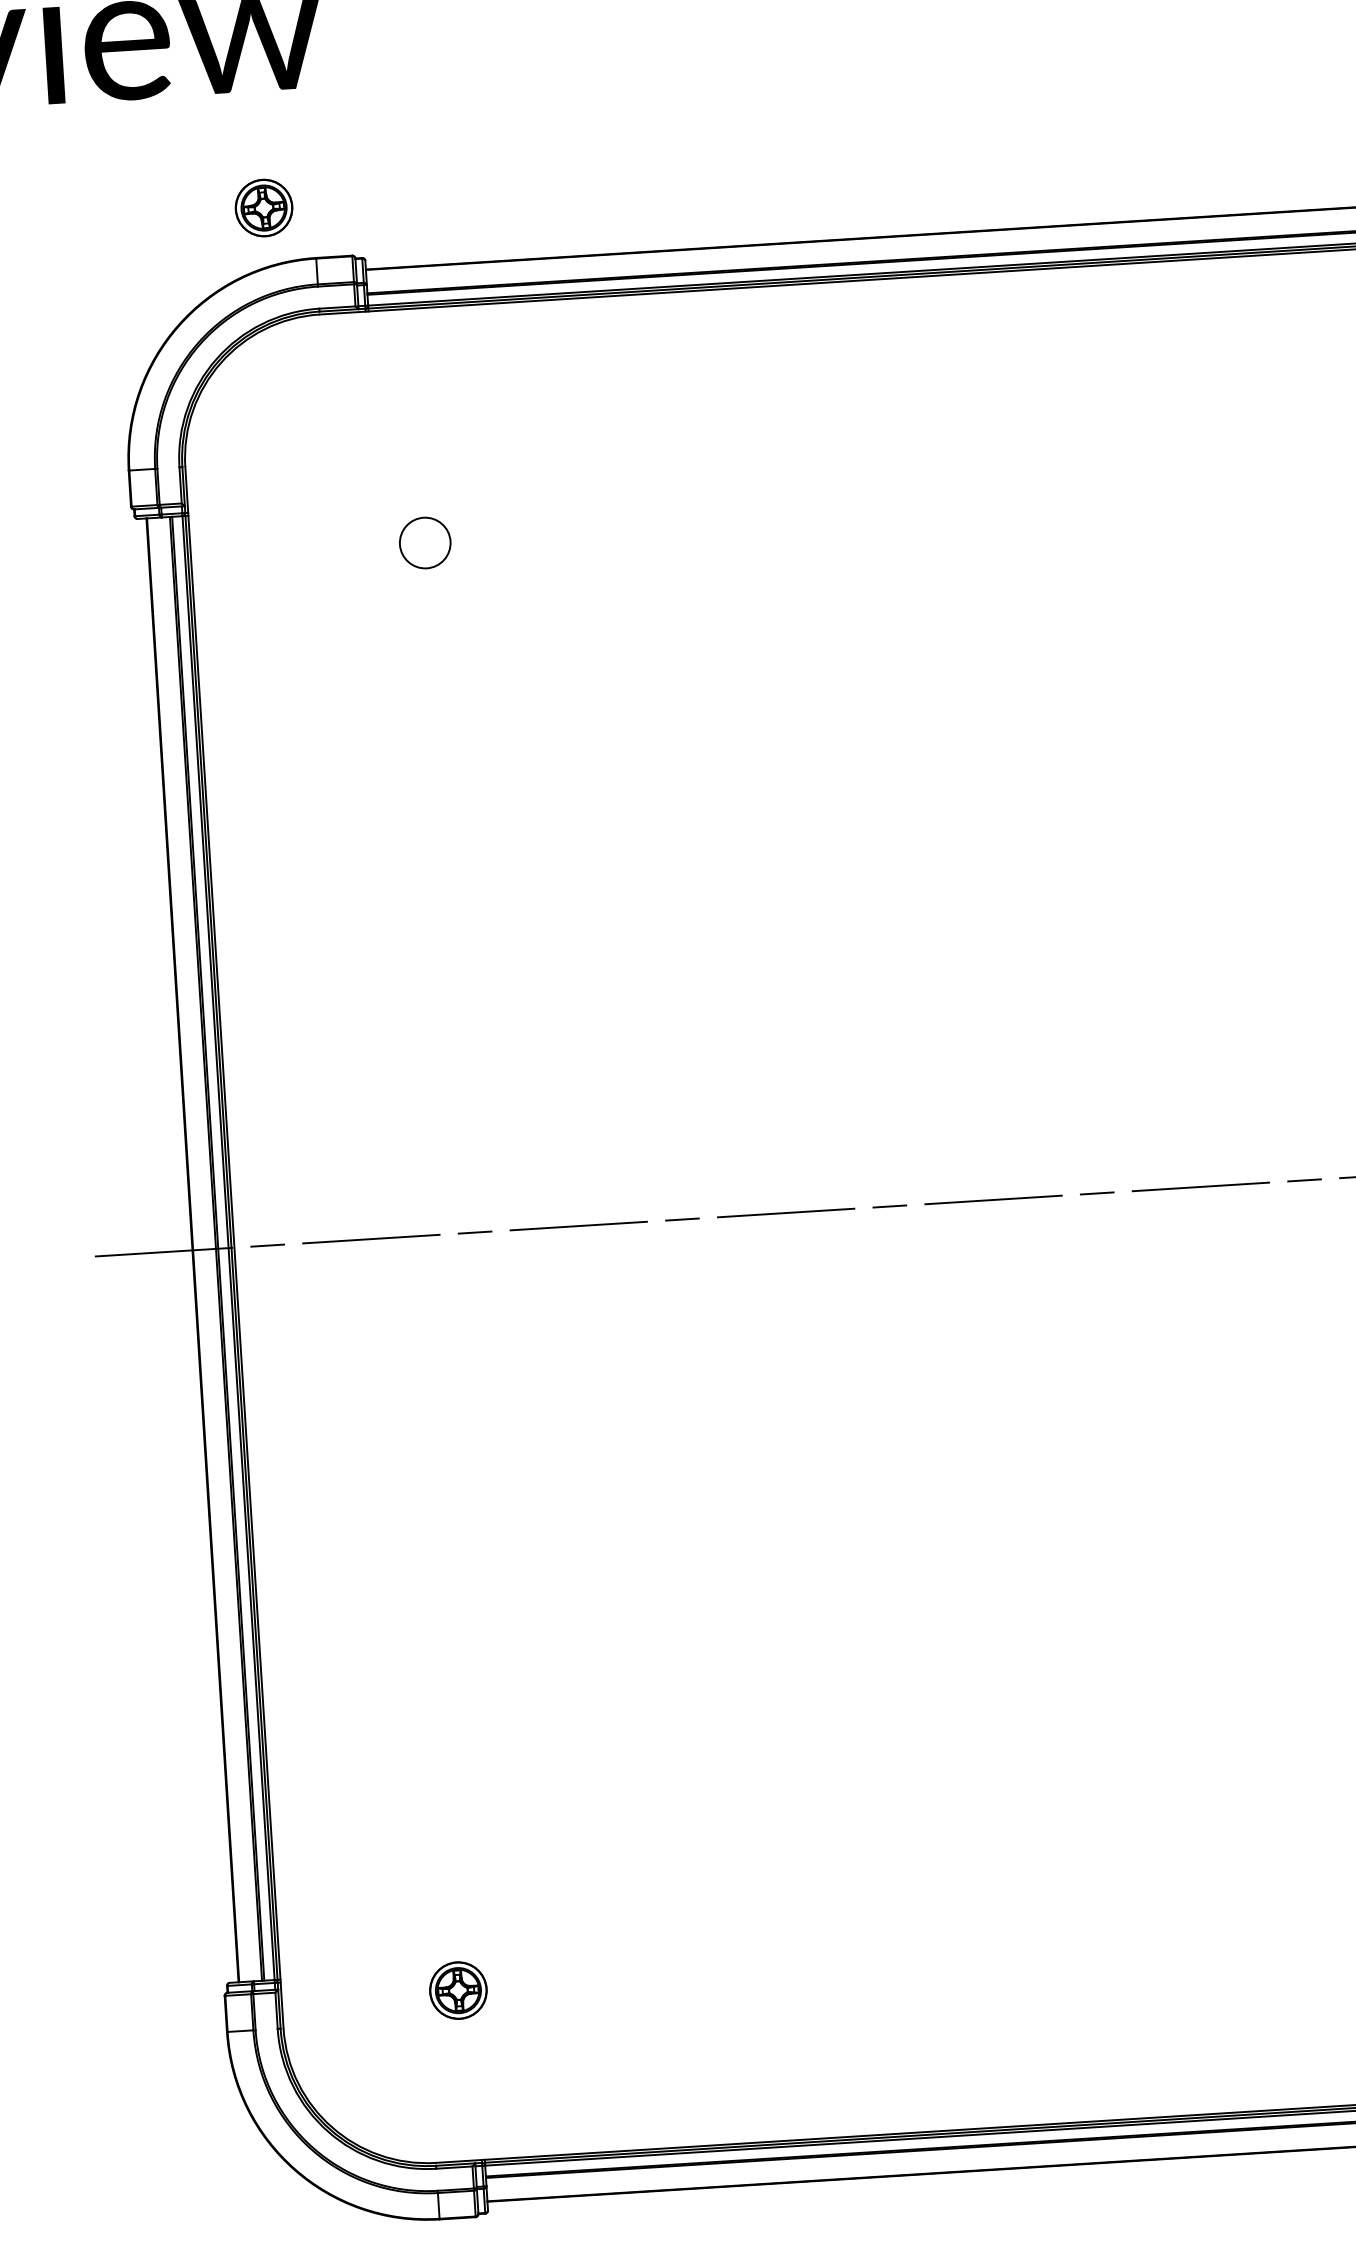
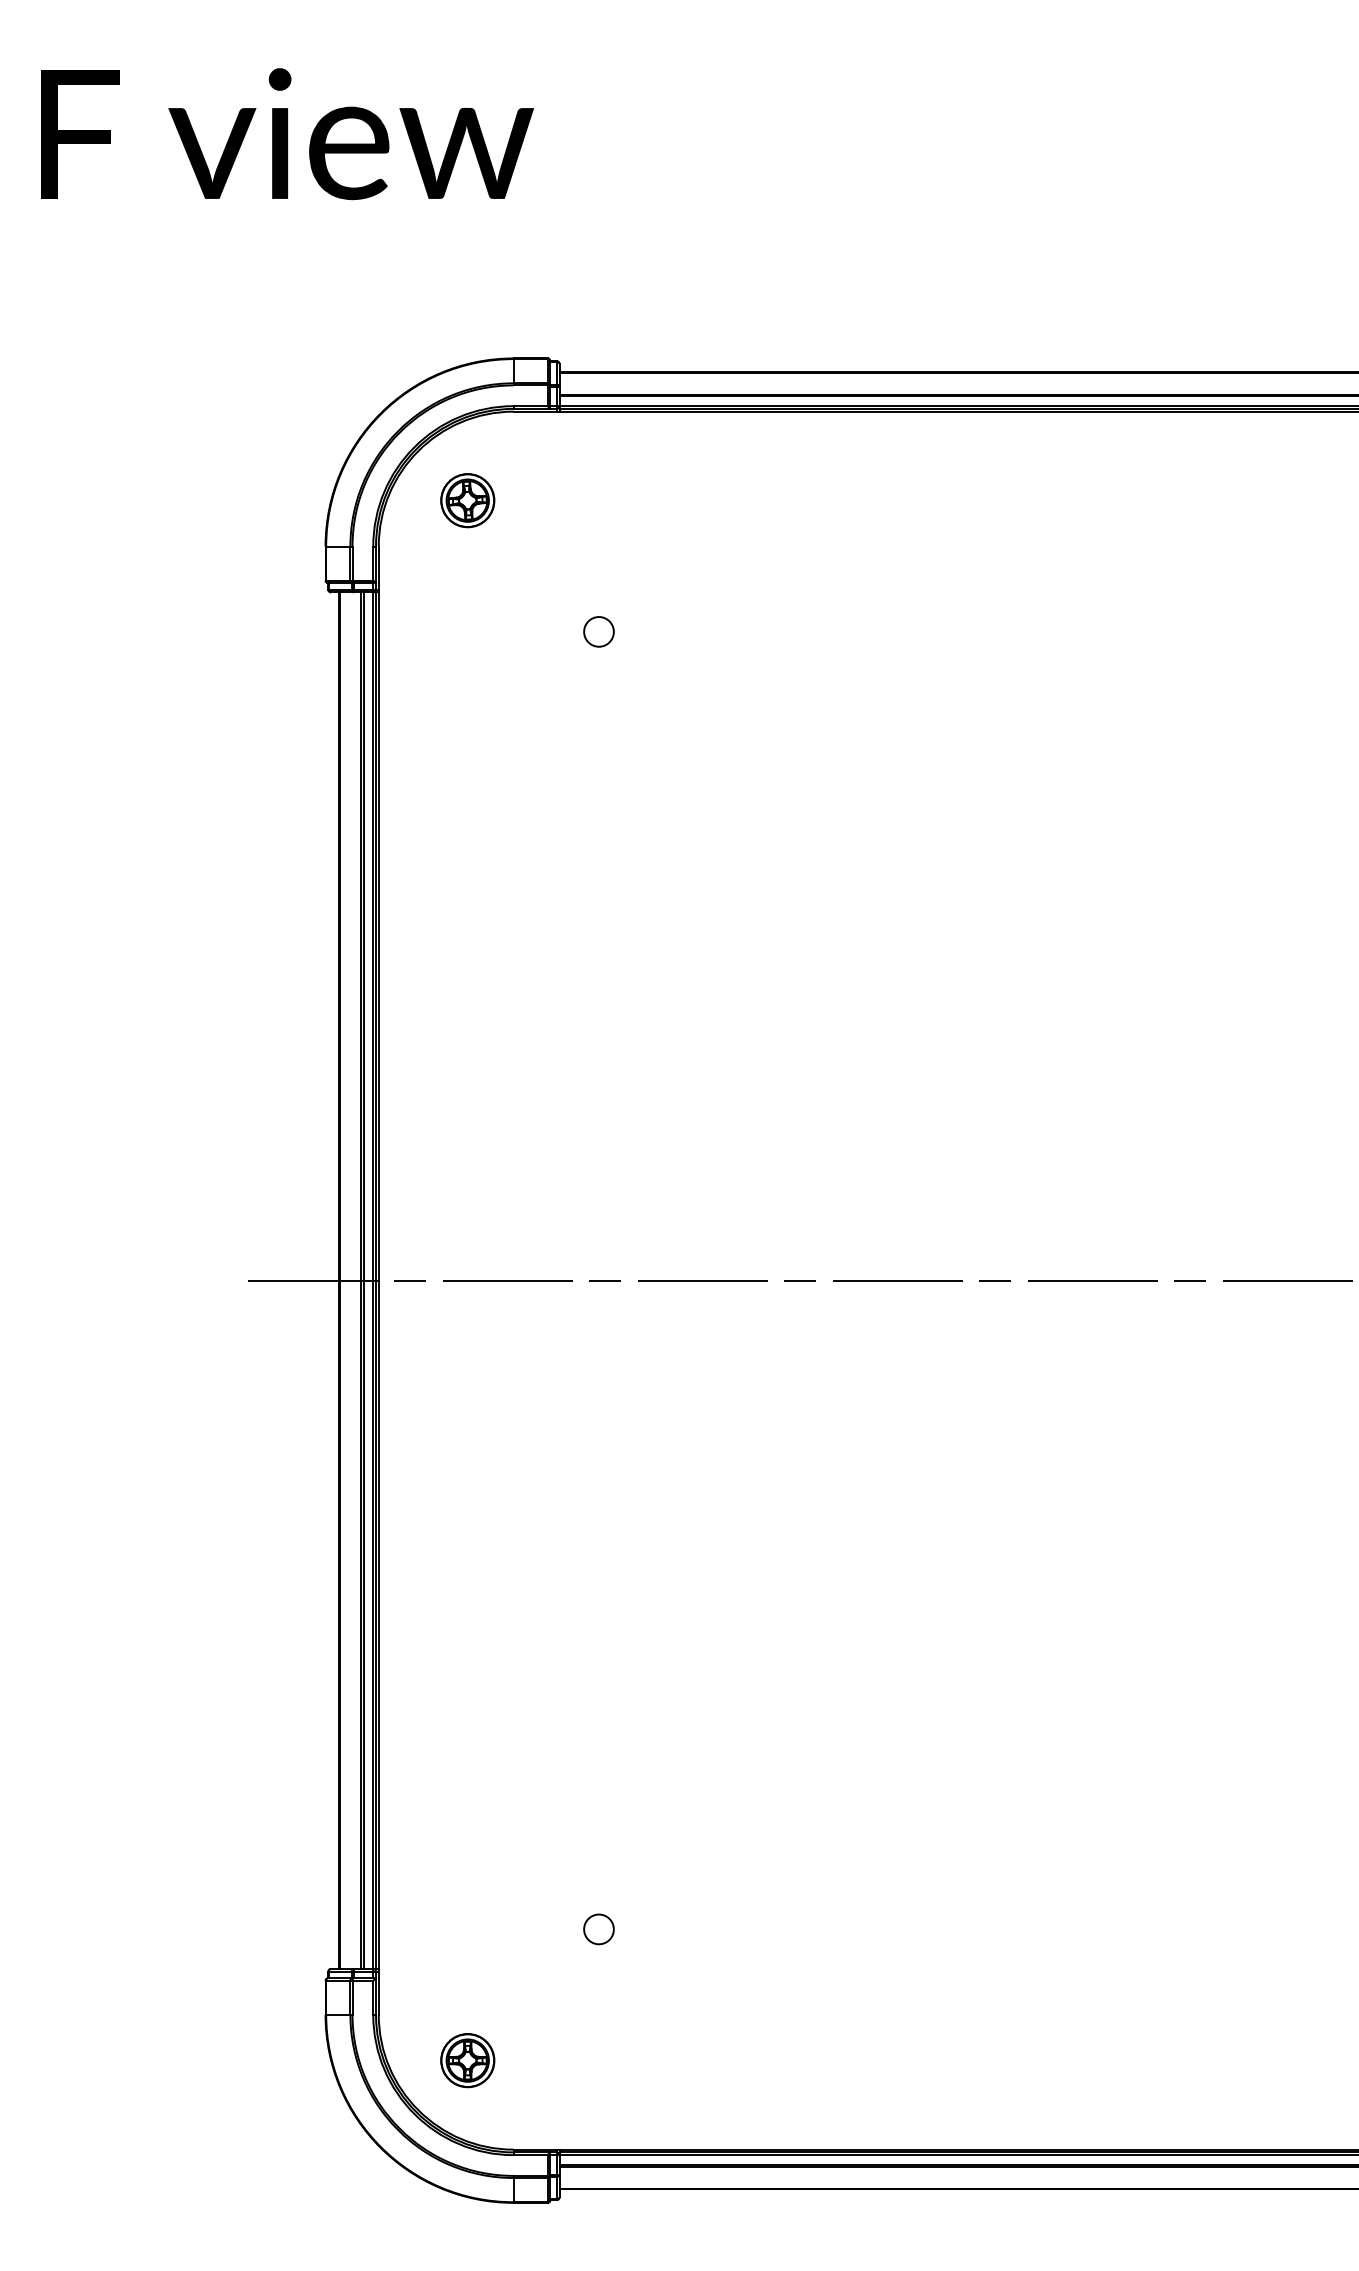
part: (263, 207) -> (467, 500), moved
circle: (424, 542) -> (598, 631), size x0.62
circle: (511, 1923) -> (598, 1929), added
part: (458, 1990) -> (467, 2060), moved

